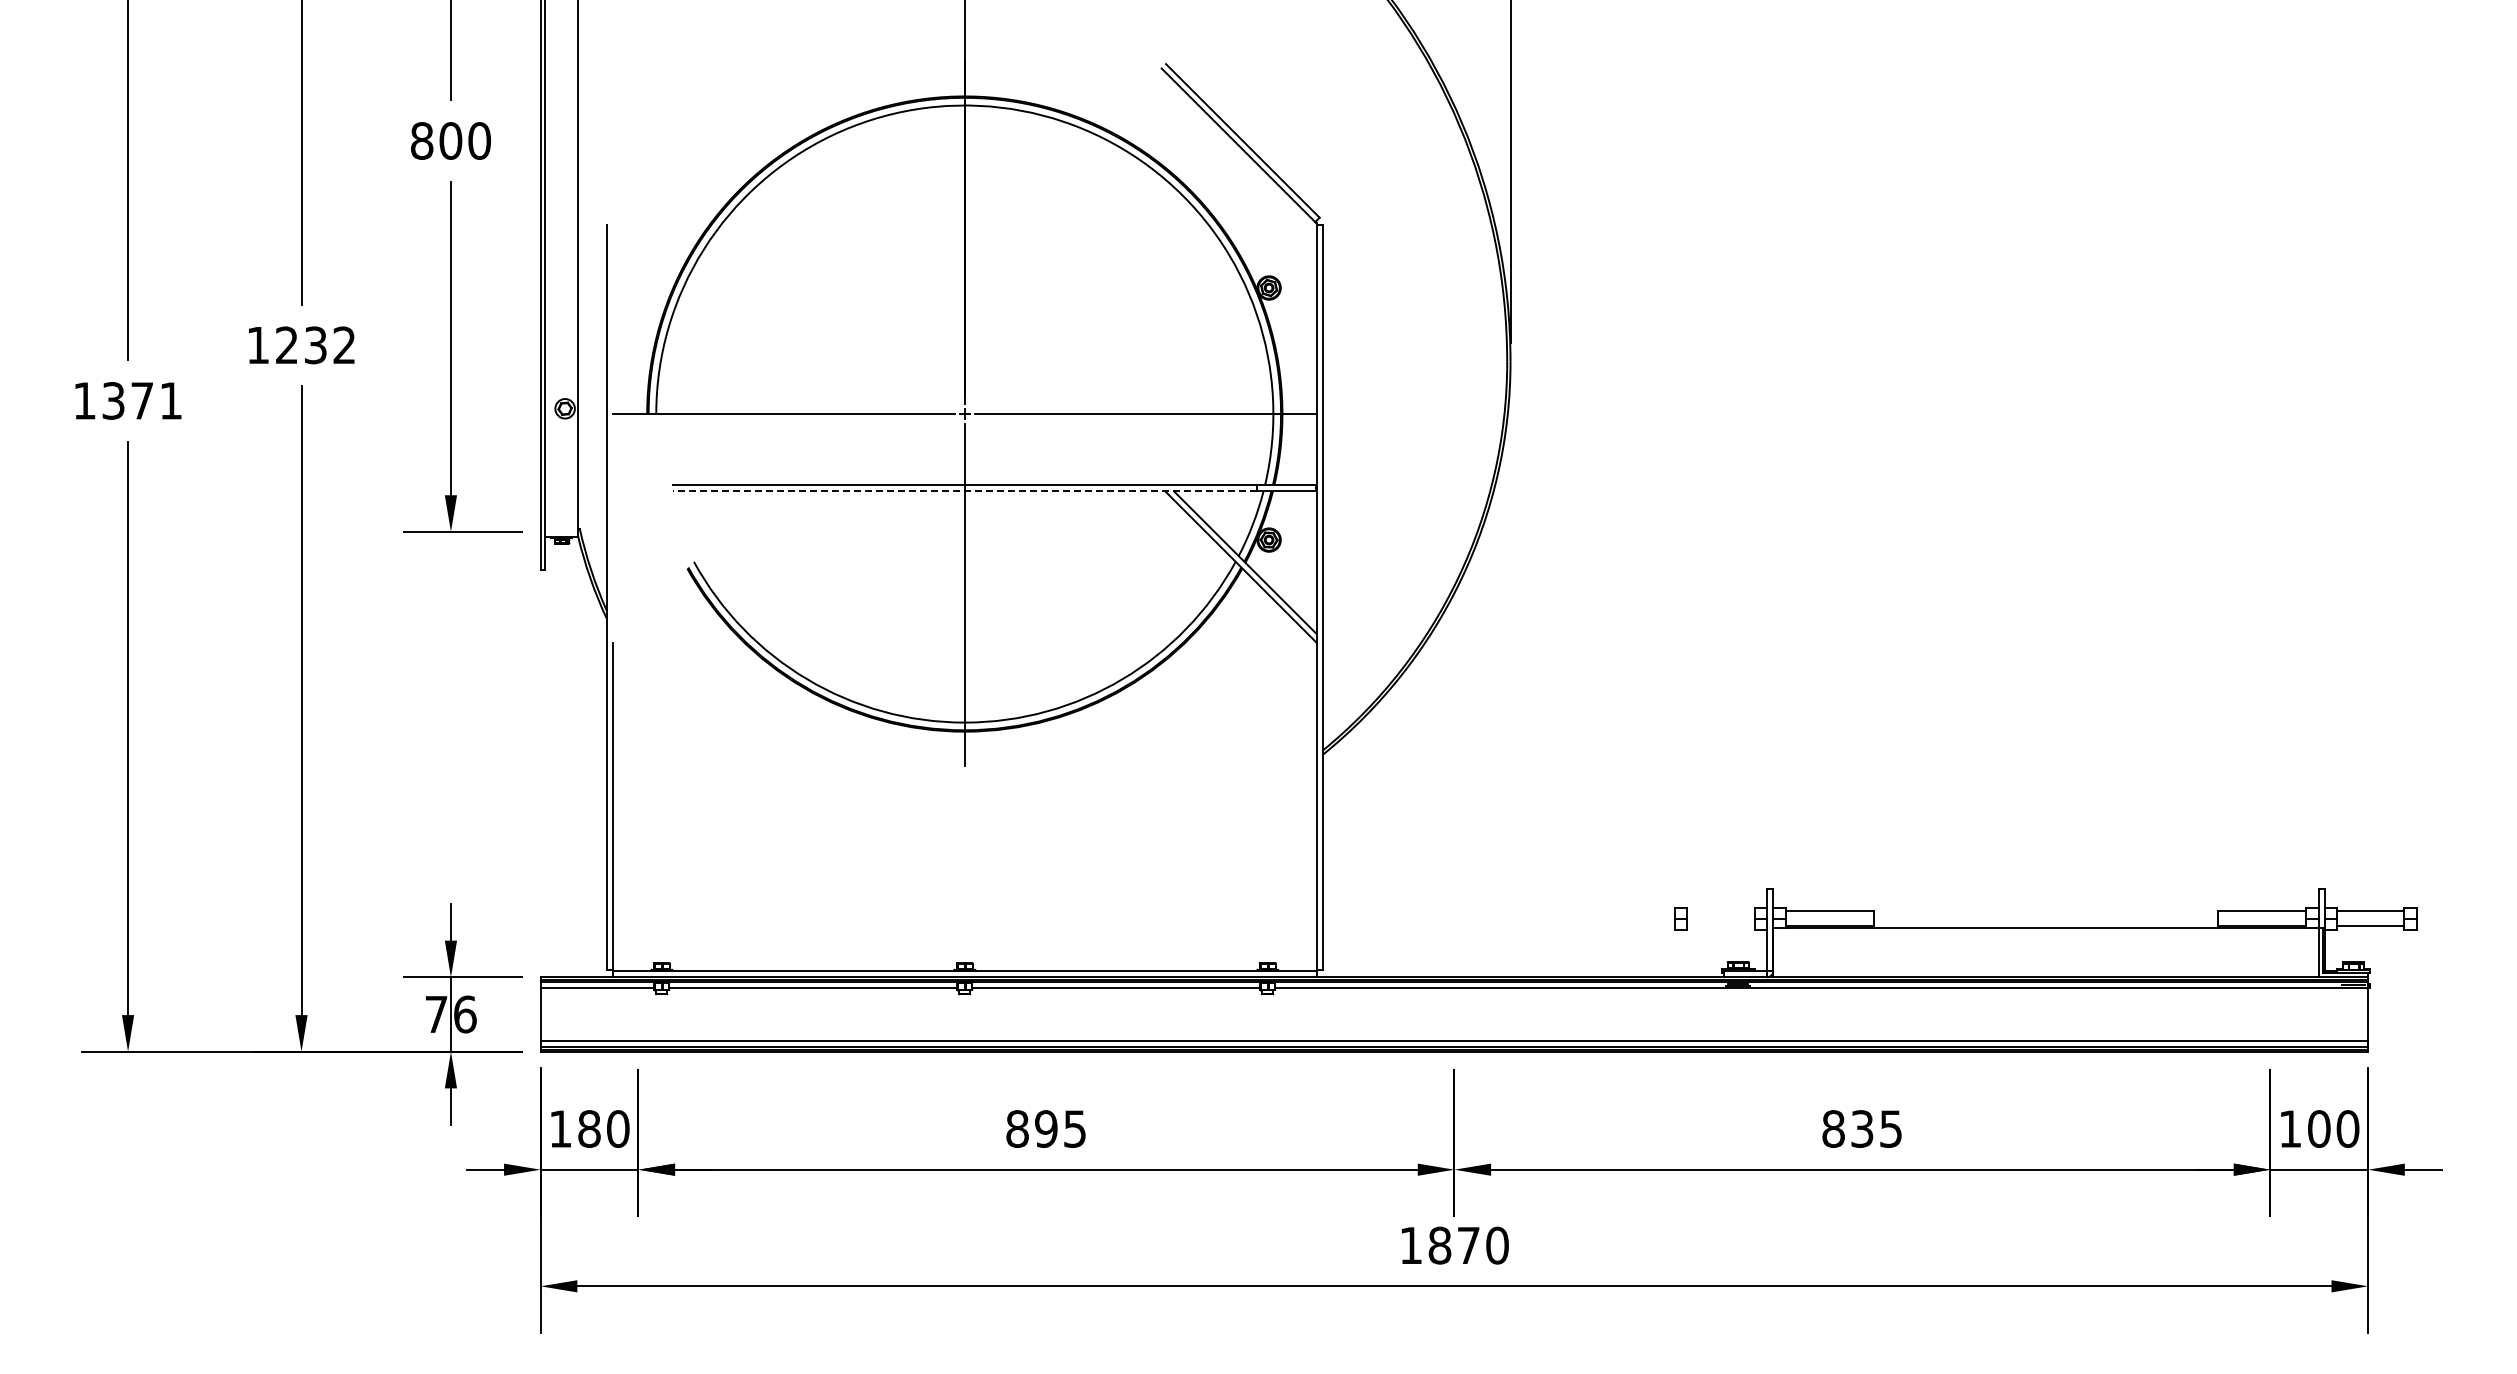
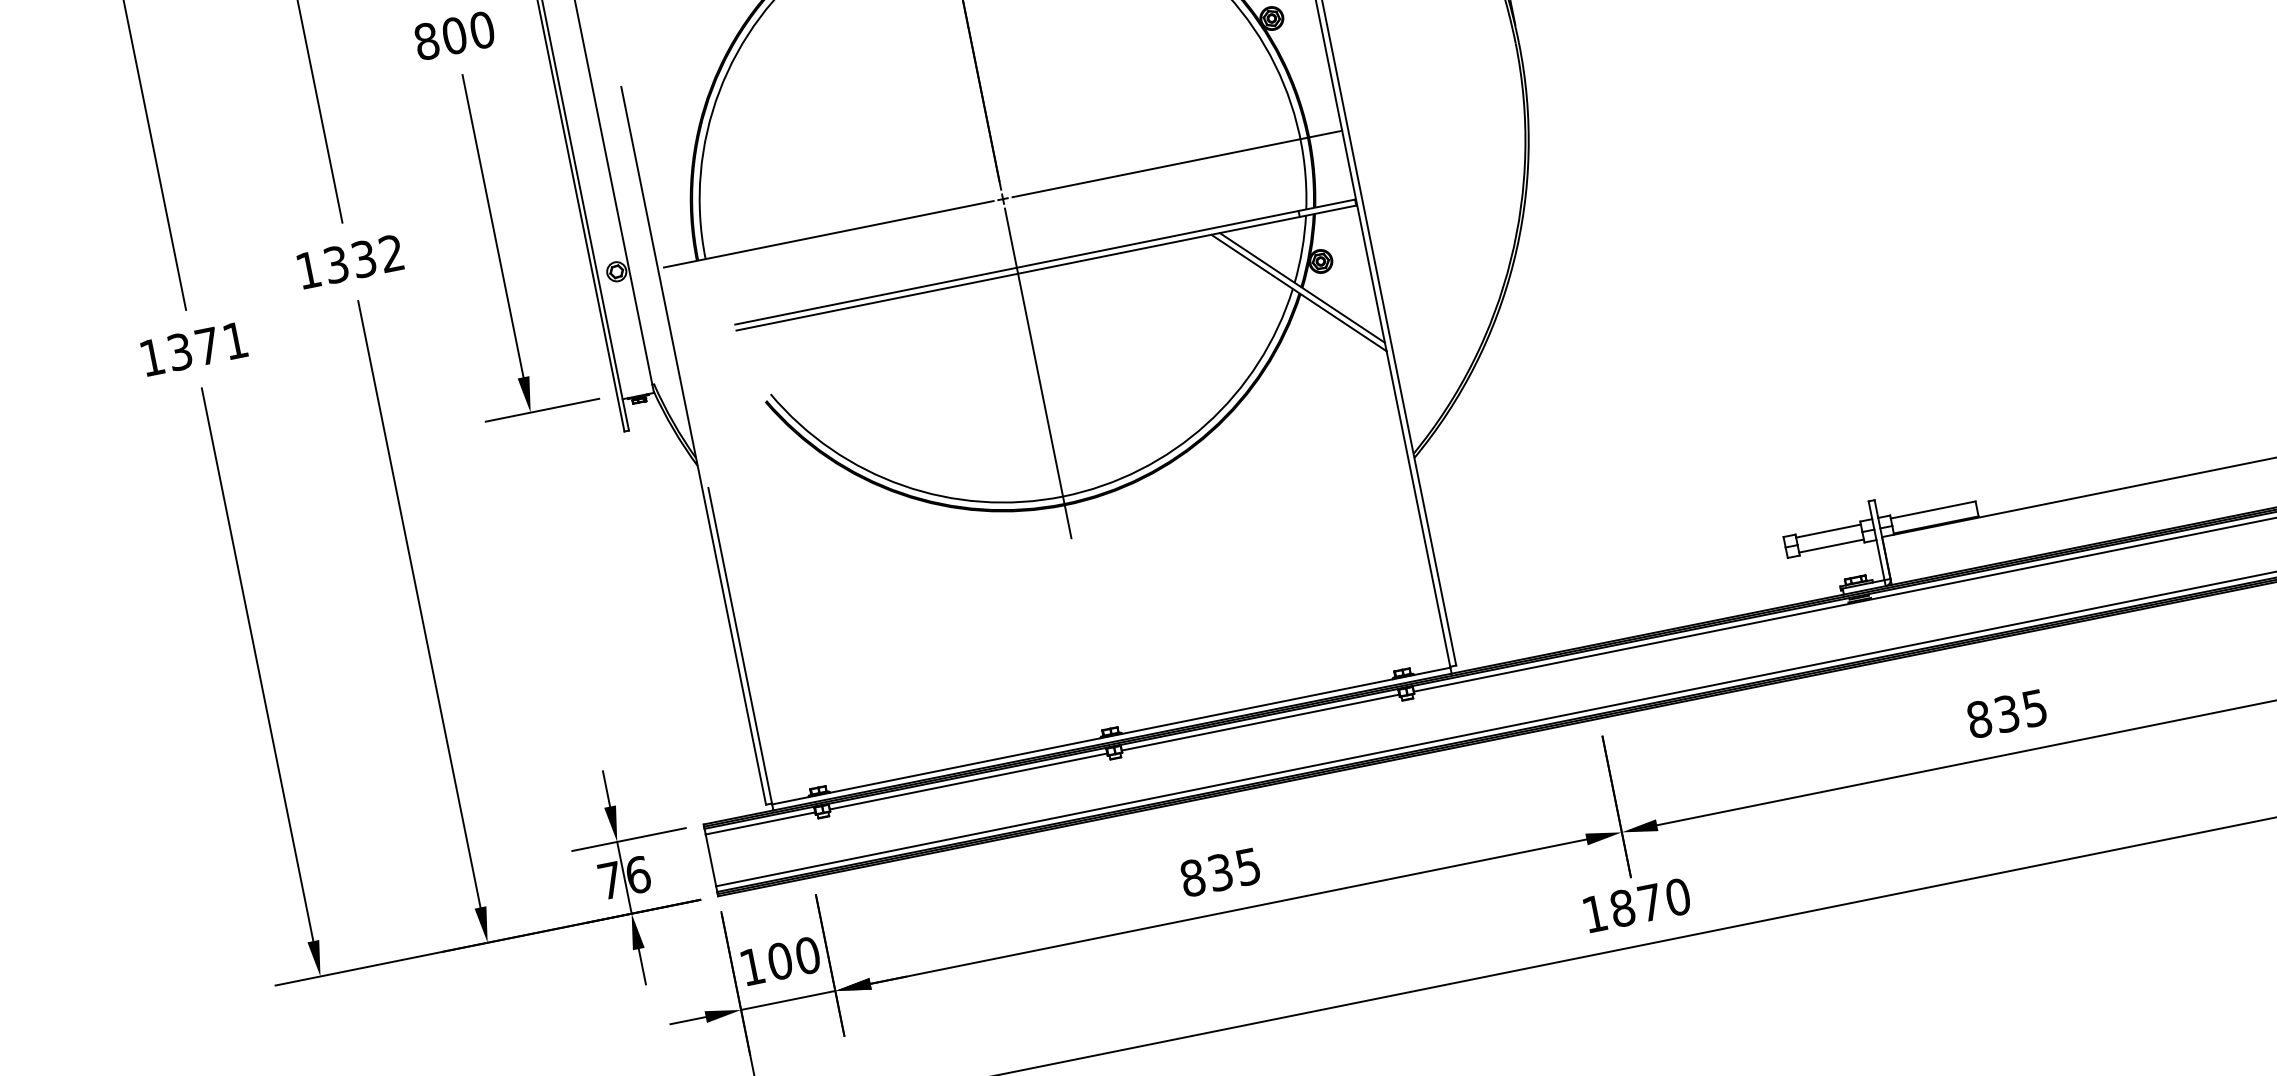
text: (286, 345) -> (335, 264), 1232 -> 1332
line: (964, 491) -> (1017, 273), dashed -> solid
line: (1720, 910) -> (1827, 530), added
line: (1720, 926) -> (1831, 546), added
text: (589, 1128) -> (780, 960), 180 -> 100
text: (1046, 1128) -> (1220, 871), 895 -> 835

